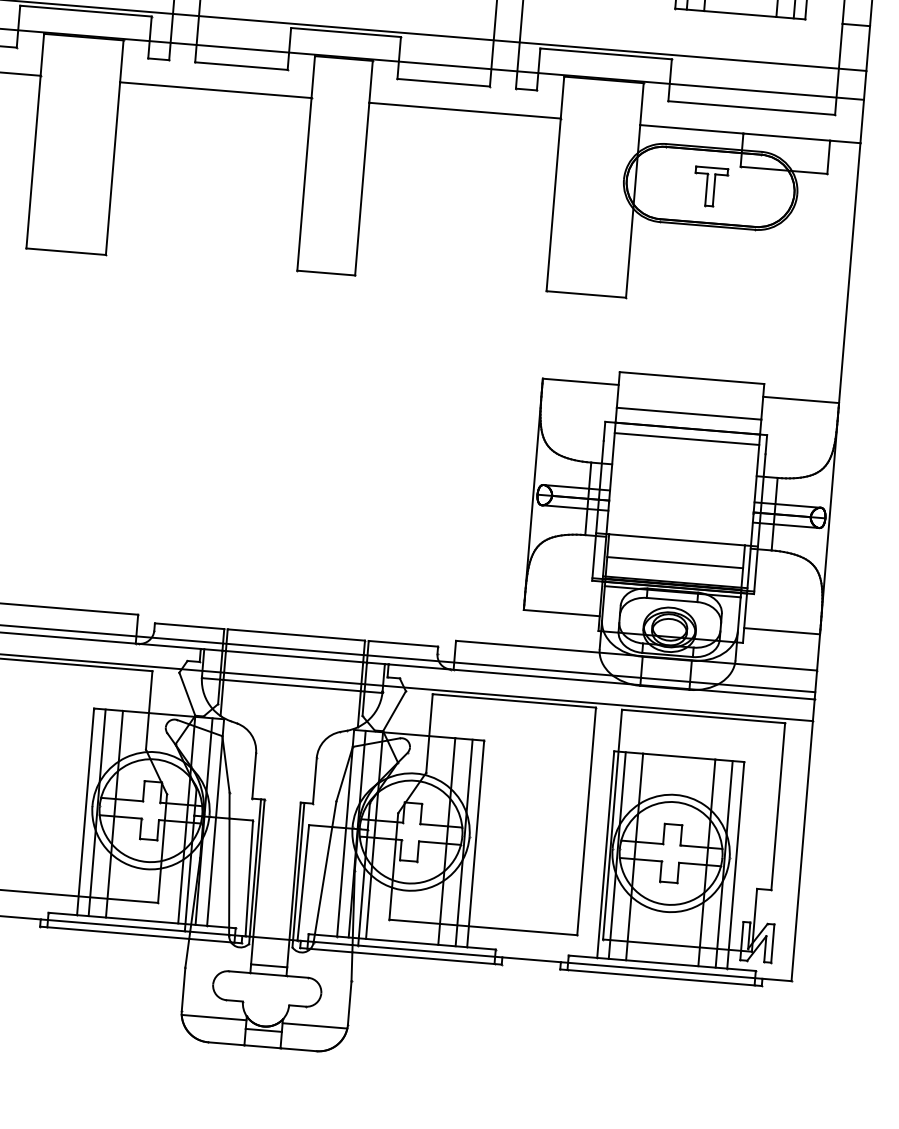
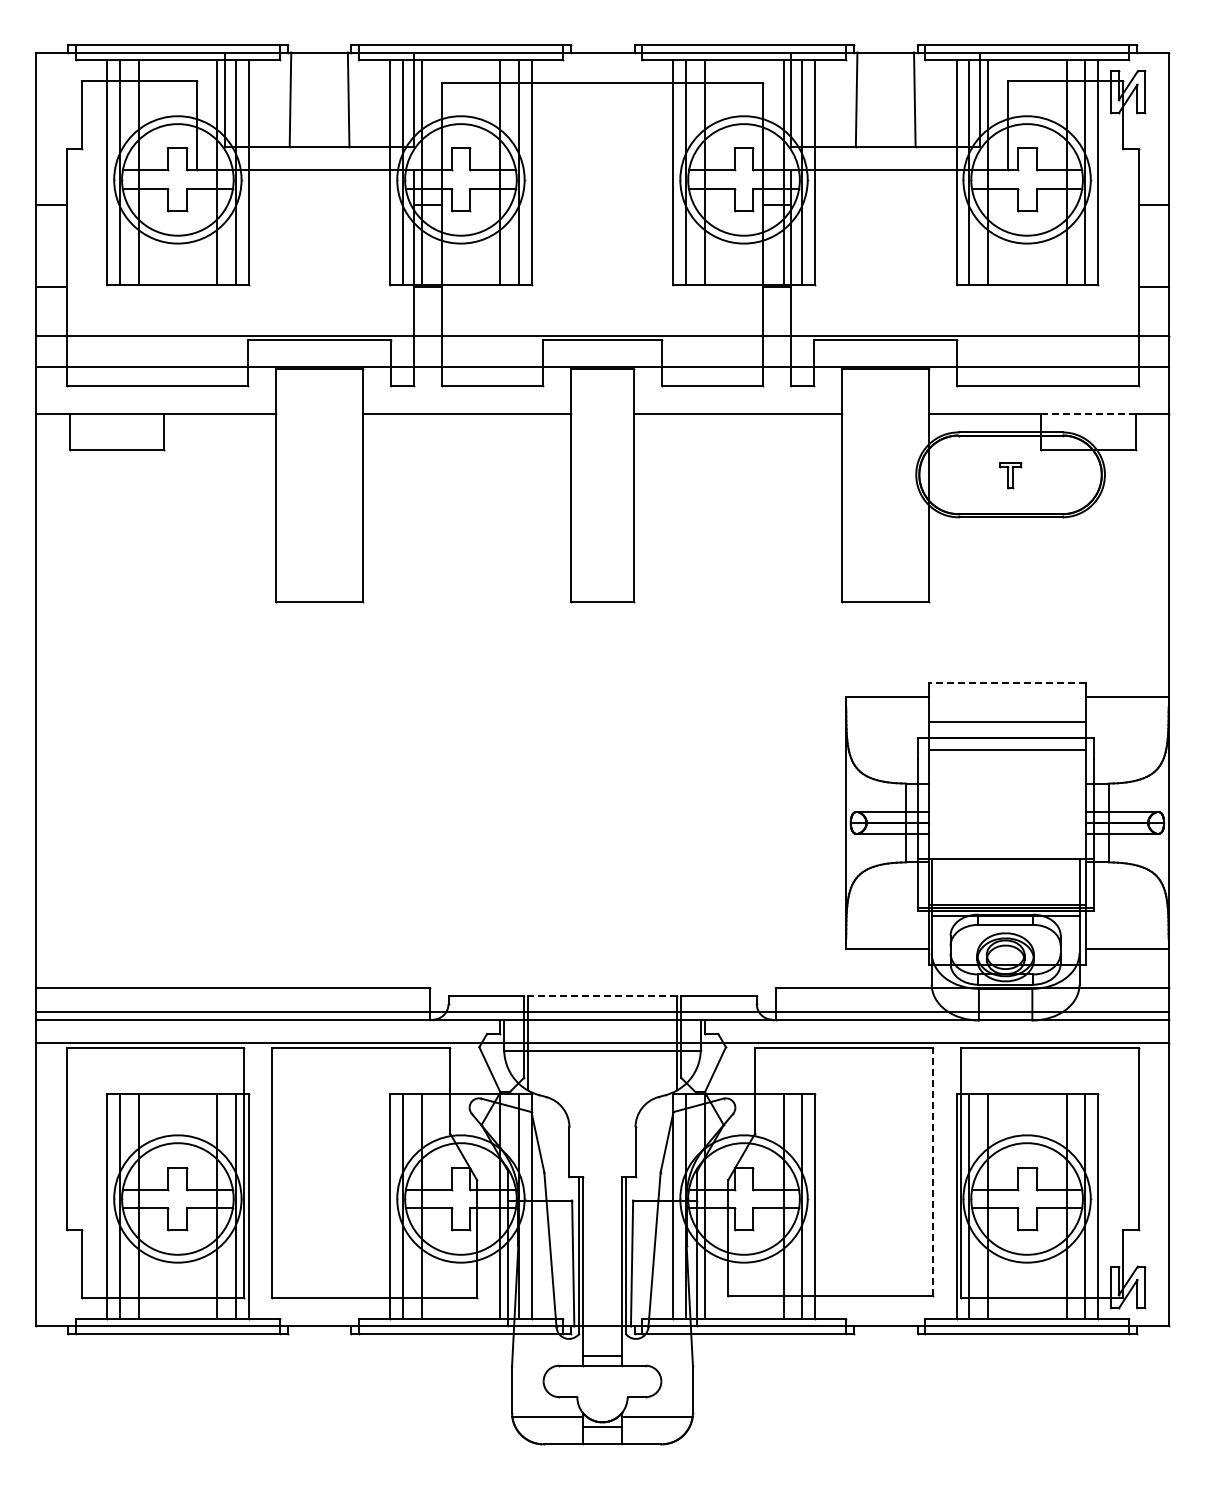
line: (785, 137) -> (1087, 414), solid -> dashed
part: (710, 187) -> (1010, 475), size x0.6
line: (692, 378) -> (1007, 683), solid -> dashed
line: (675, 562) -> (1005, 884), removed
line: (296, 635) -> (602, 996), solid -> dashed
line: (586, 821) -> (932, 1171), solid -> dashed

